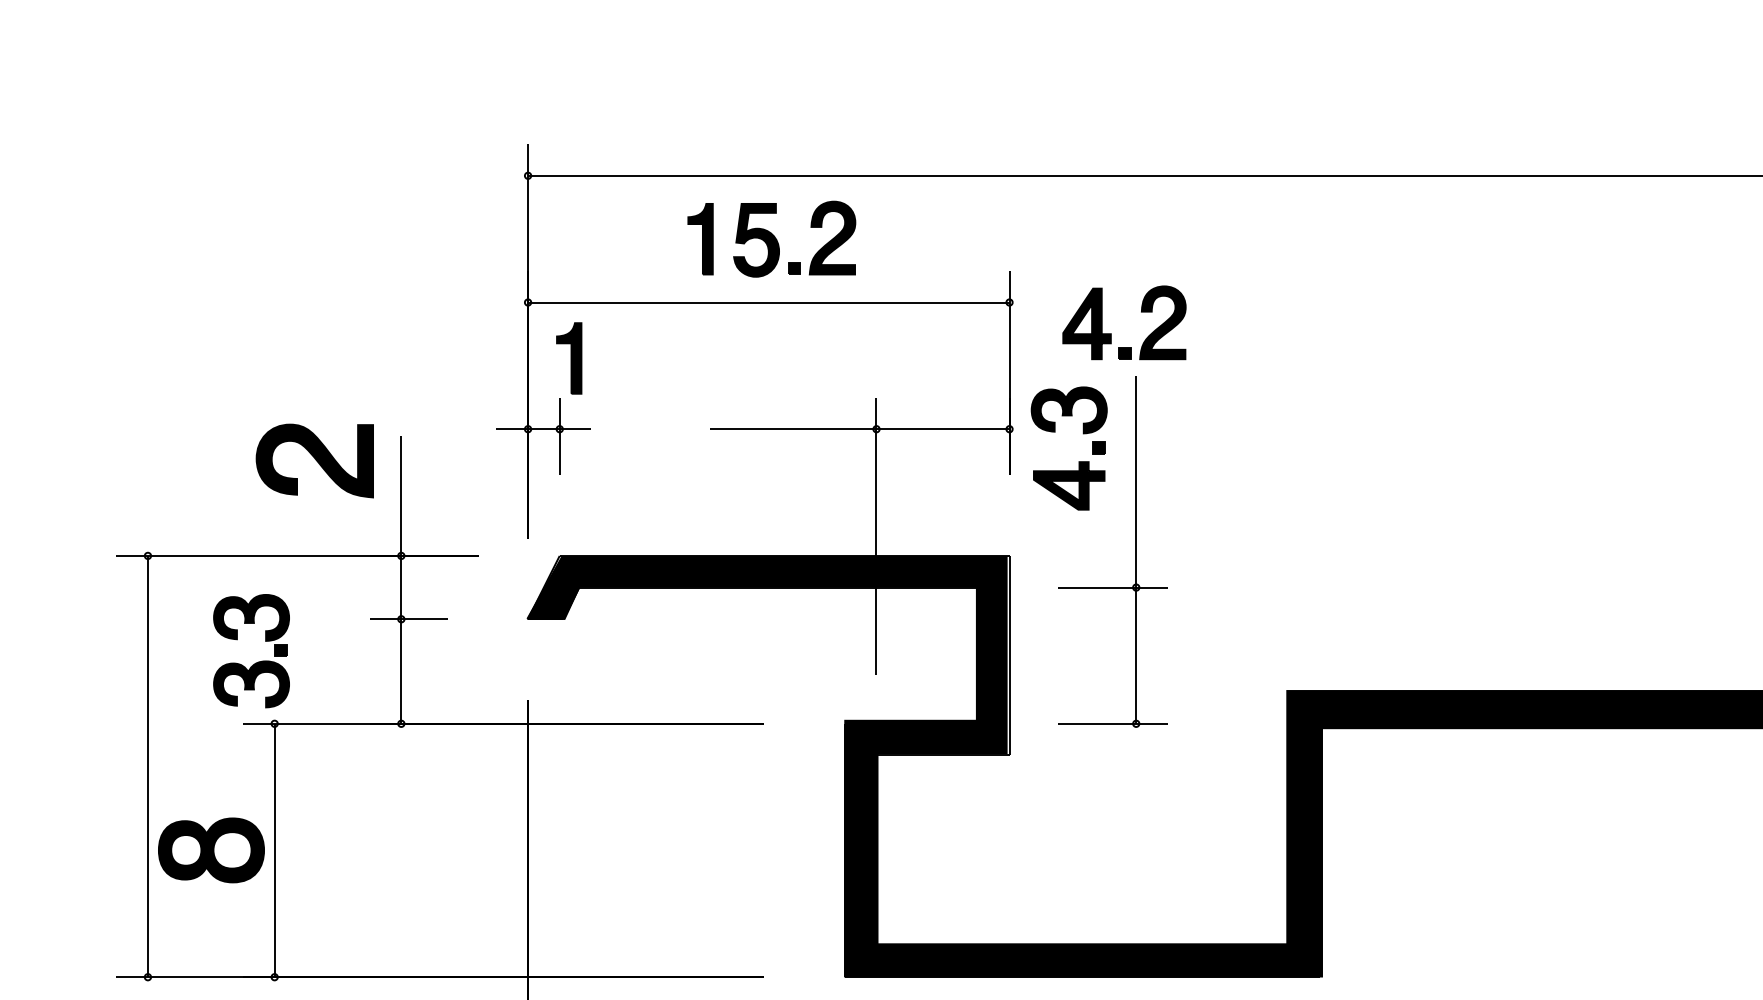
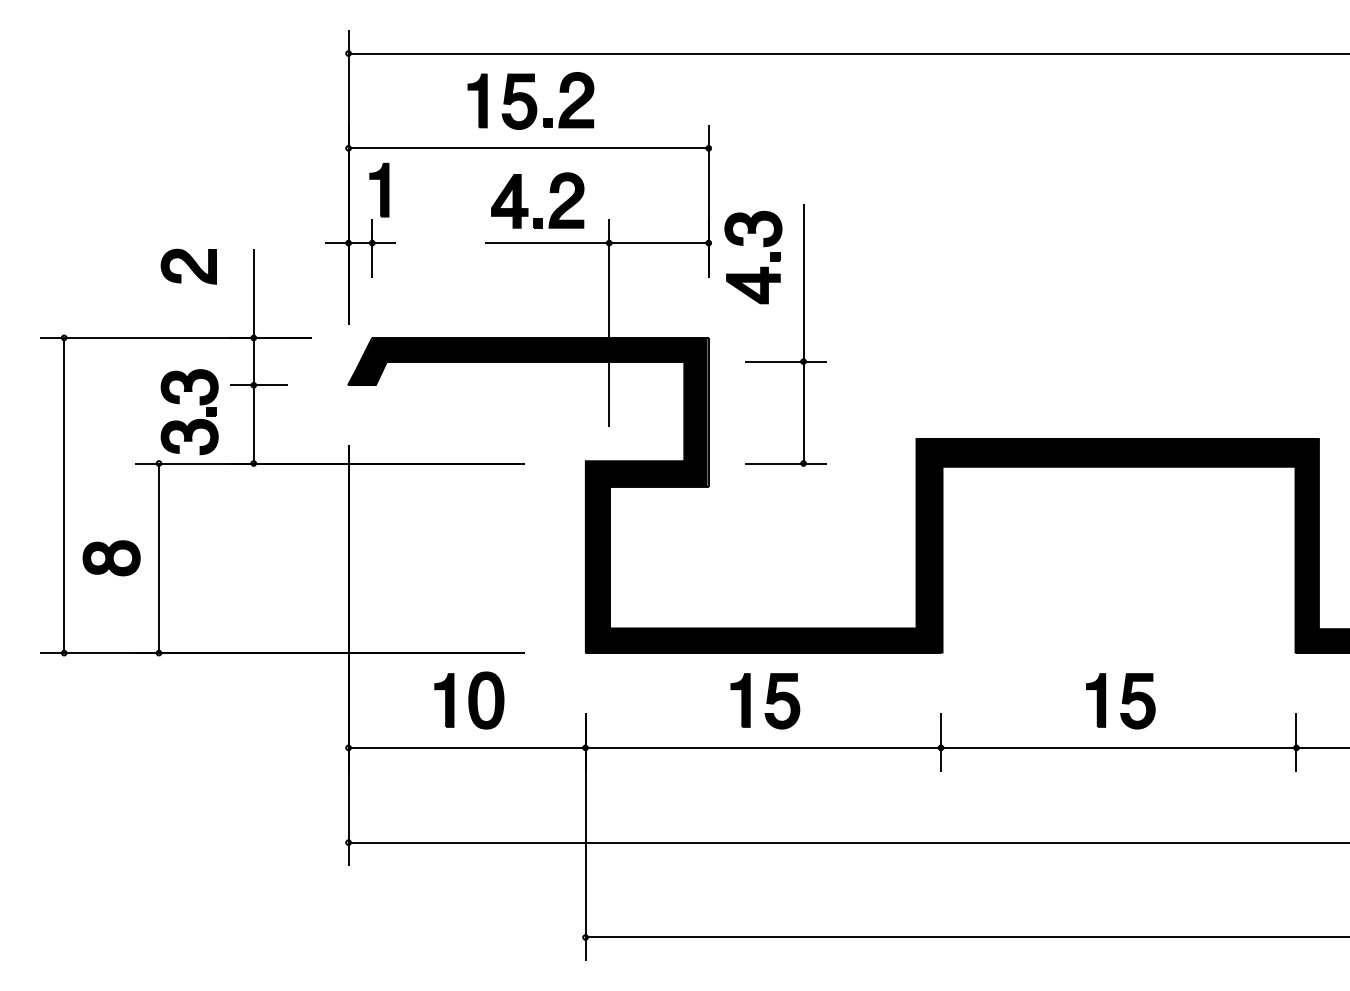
part: (1112, 333) -> (528, 208), moved
part: (314, 460) -> (188, 266), size x0.62
part: (255, 662) -> (192, 420), moved
part: (211, 850) -> (111, 558), size x0.71

